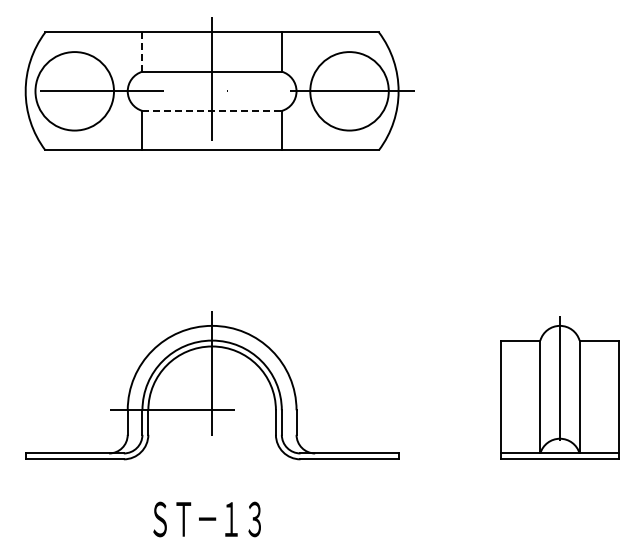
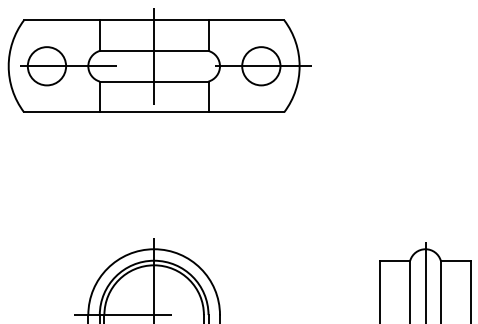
line: (142, 52) -> (99, 35), dashed -> solid
circle: (74, 90) -> (46, 65), size x0.62
circle: (349, 90) -> (261, 65), size x0.62
line: (212, 110) -> (154, 81), dashed -> solid

